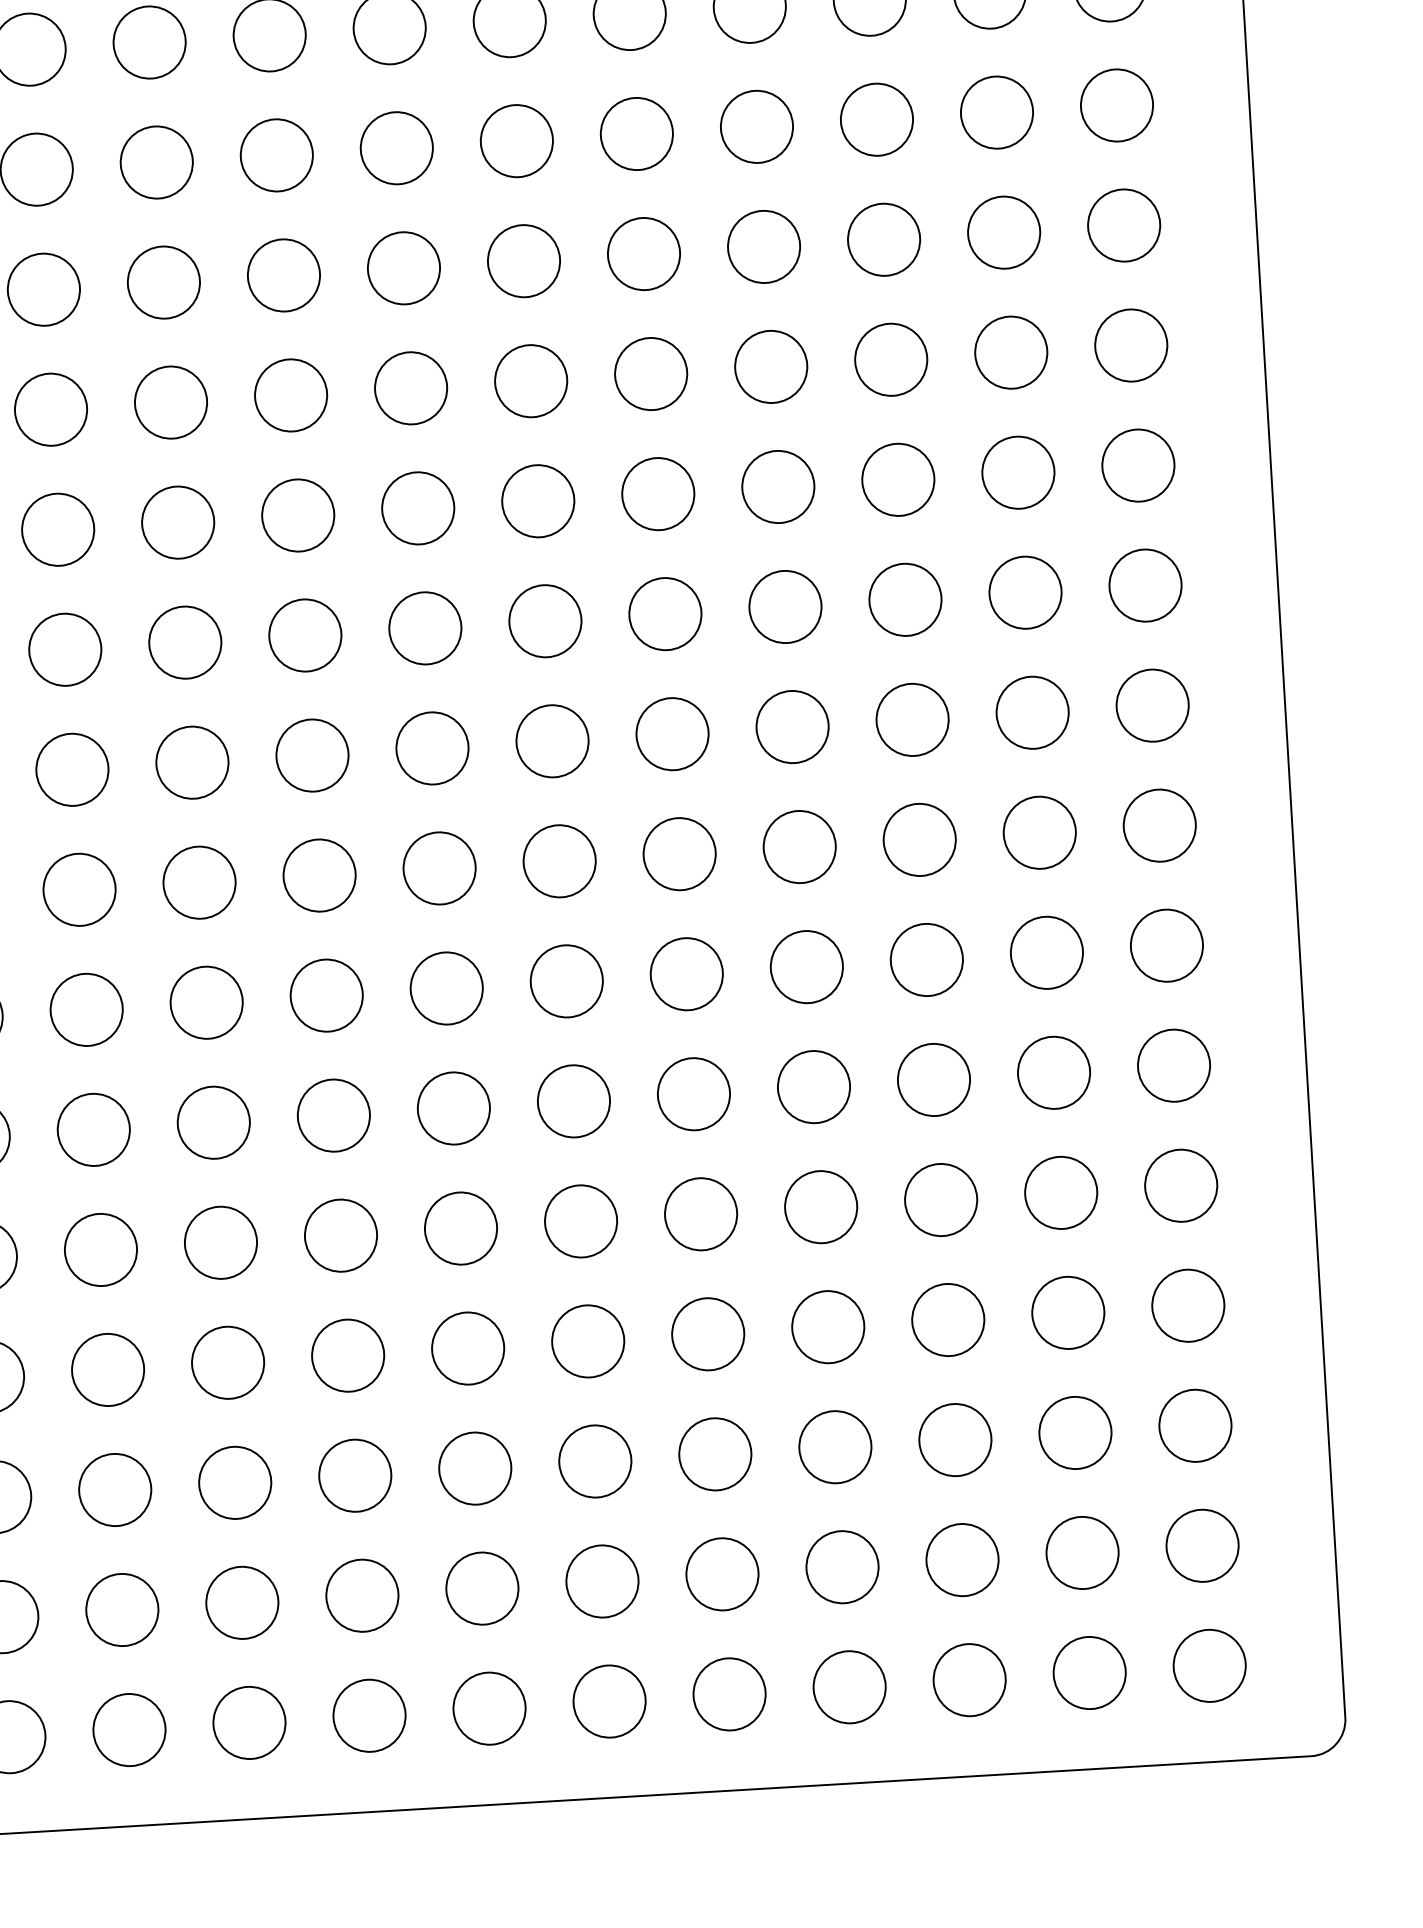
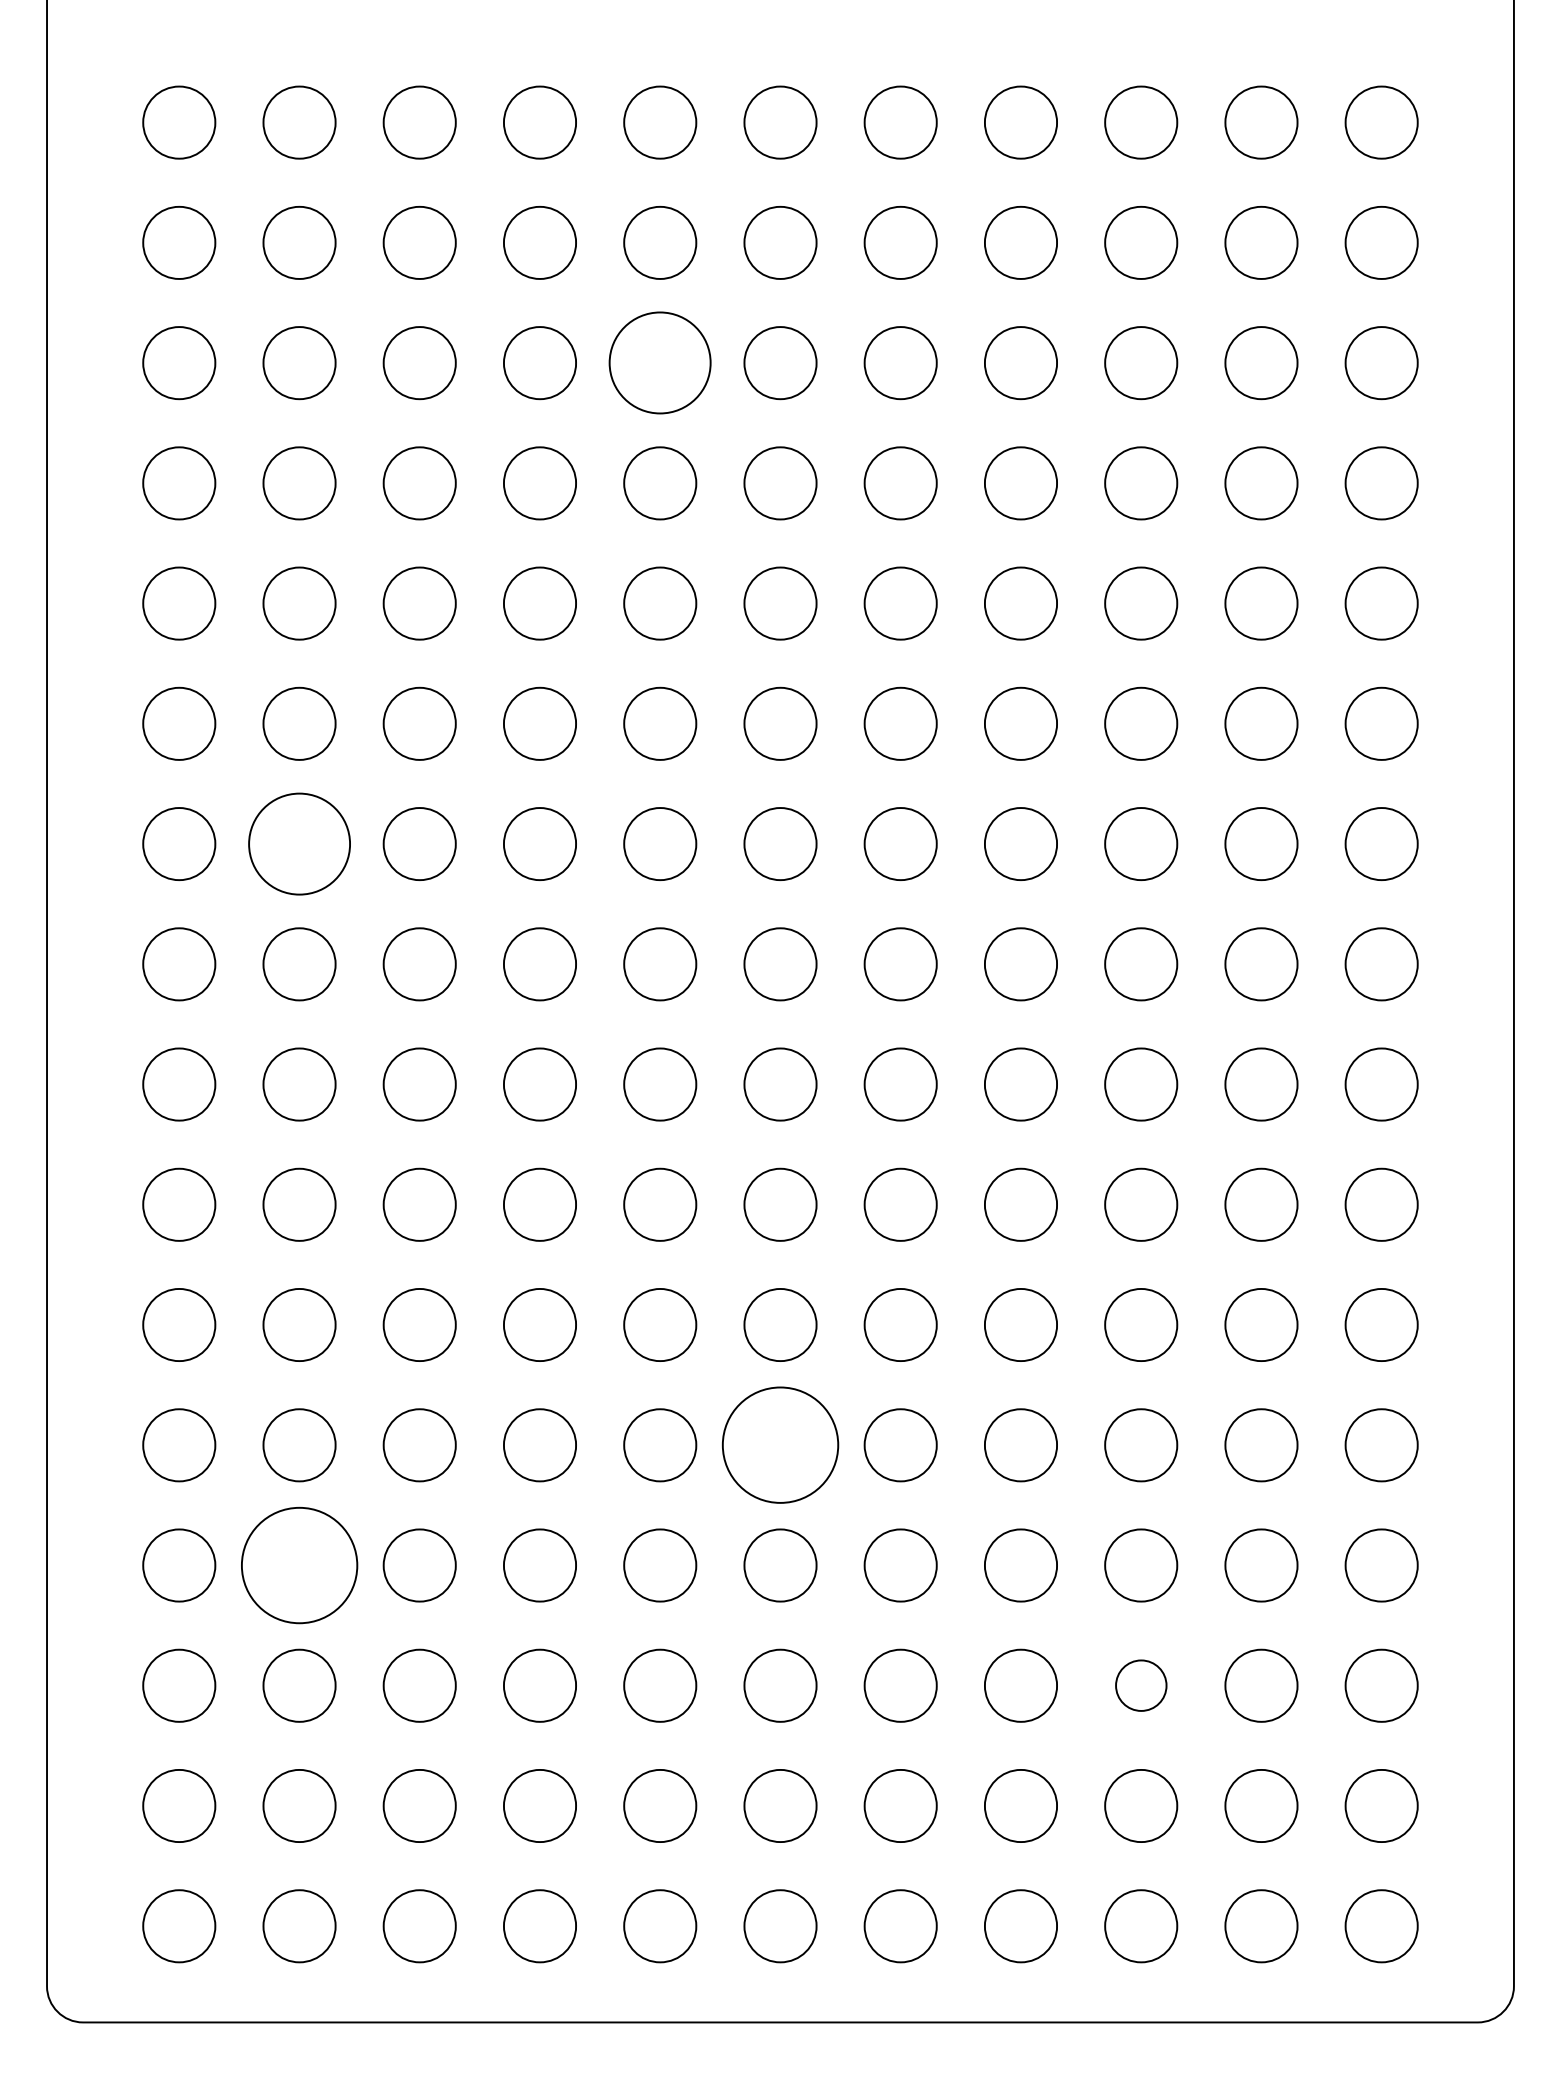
part: (397, 148) -> (660, 363), size x1.4
part: (65, 649) -> (299, 843), size x1.4
part: (581, 1221) -> (780, 1445), size x1.6
part: (108, 1369) -> (299, 1565), size x1.6
part: (955, 1439) -> (1141, 1685), size x0.7

